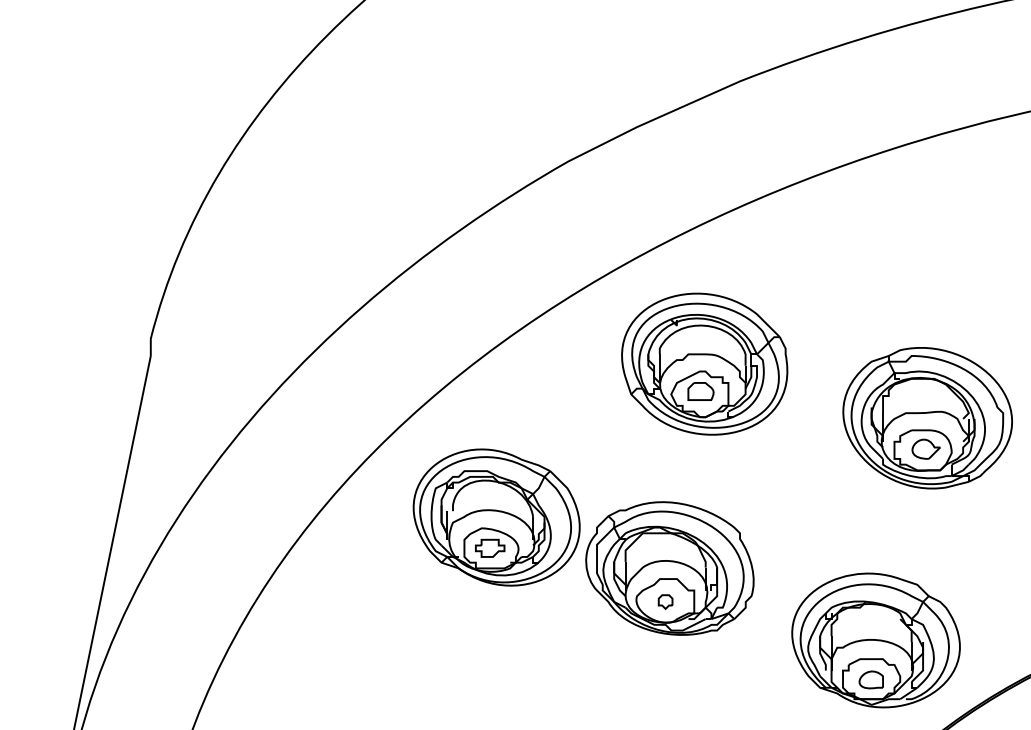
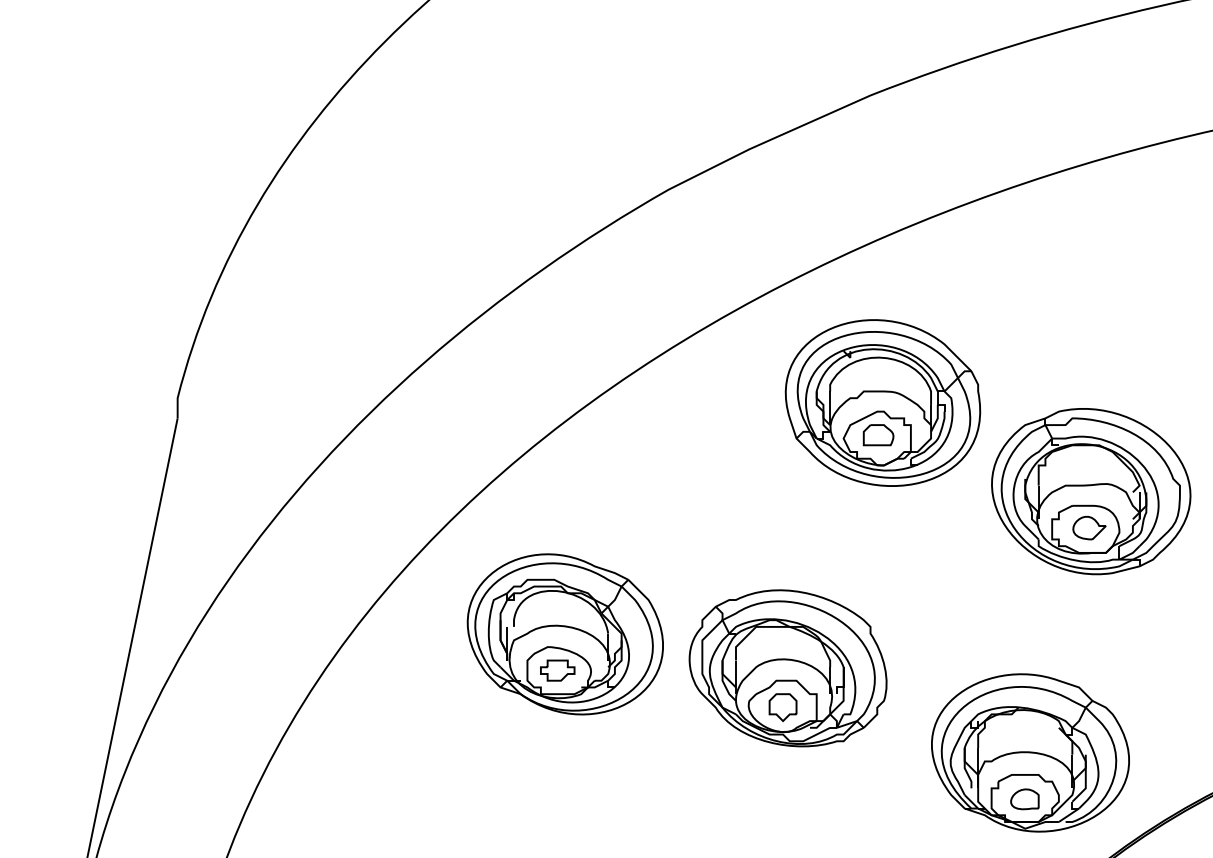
part: (704, 363) -> (882, 402), moved
part: (495, 517) -> (564, 634), moved
part: (665, 601) -> (782, 707), size x1.67

